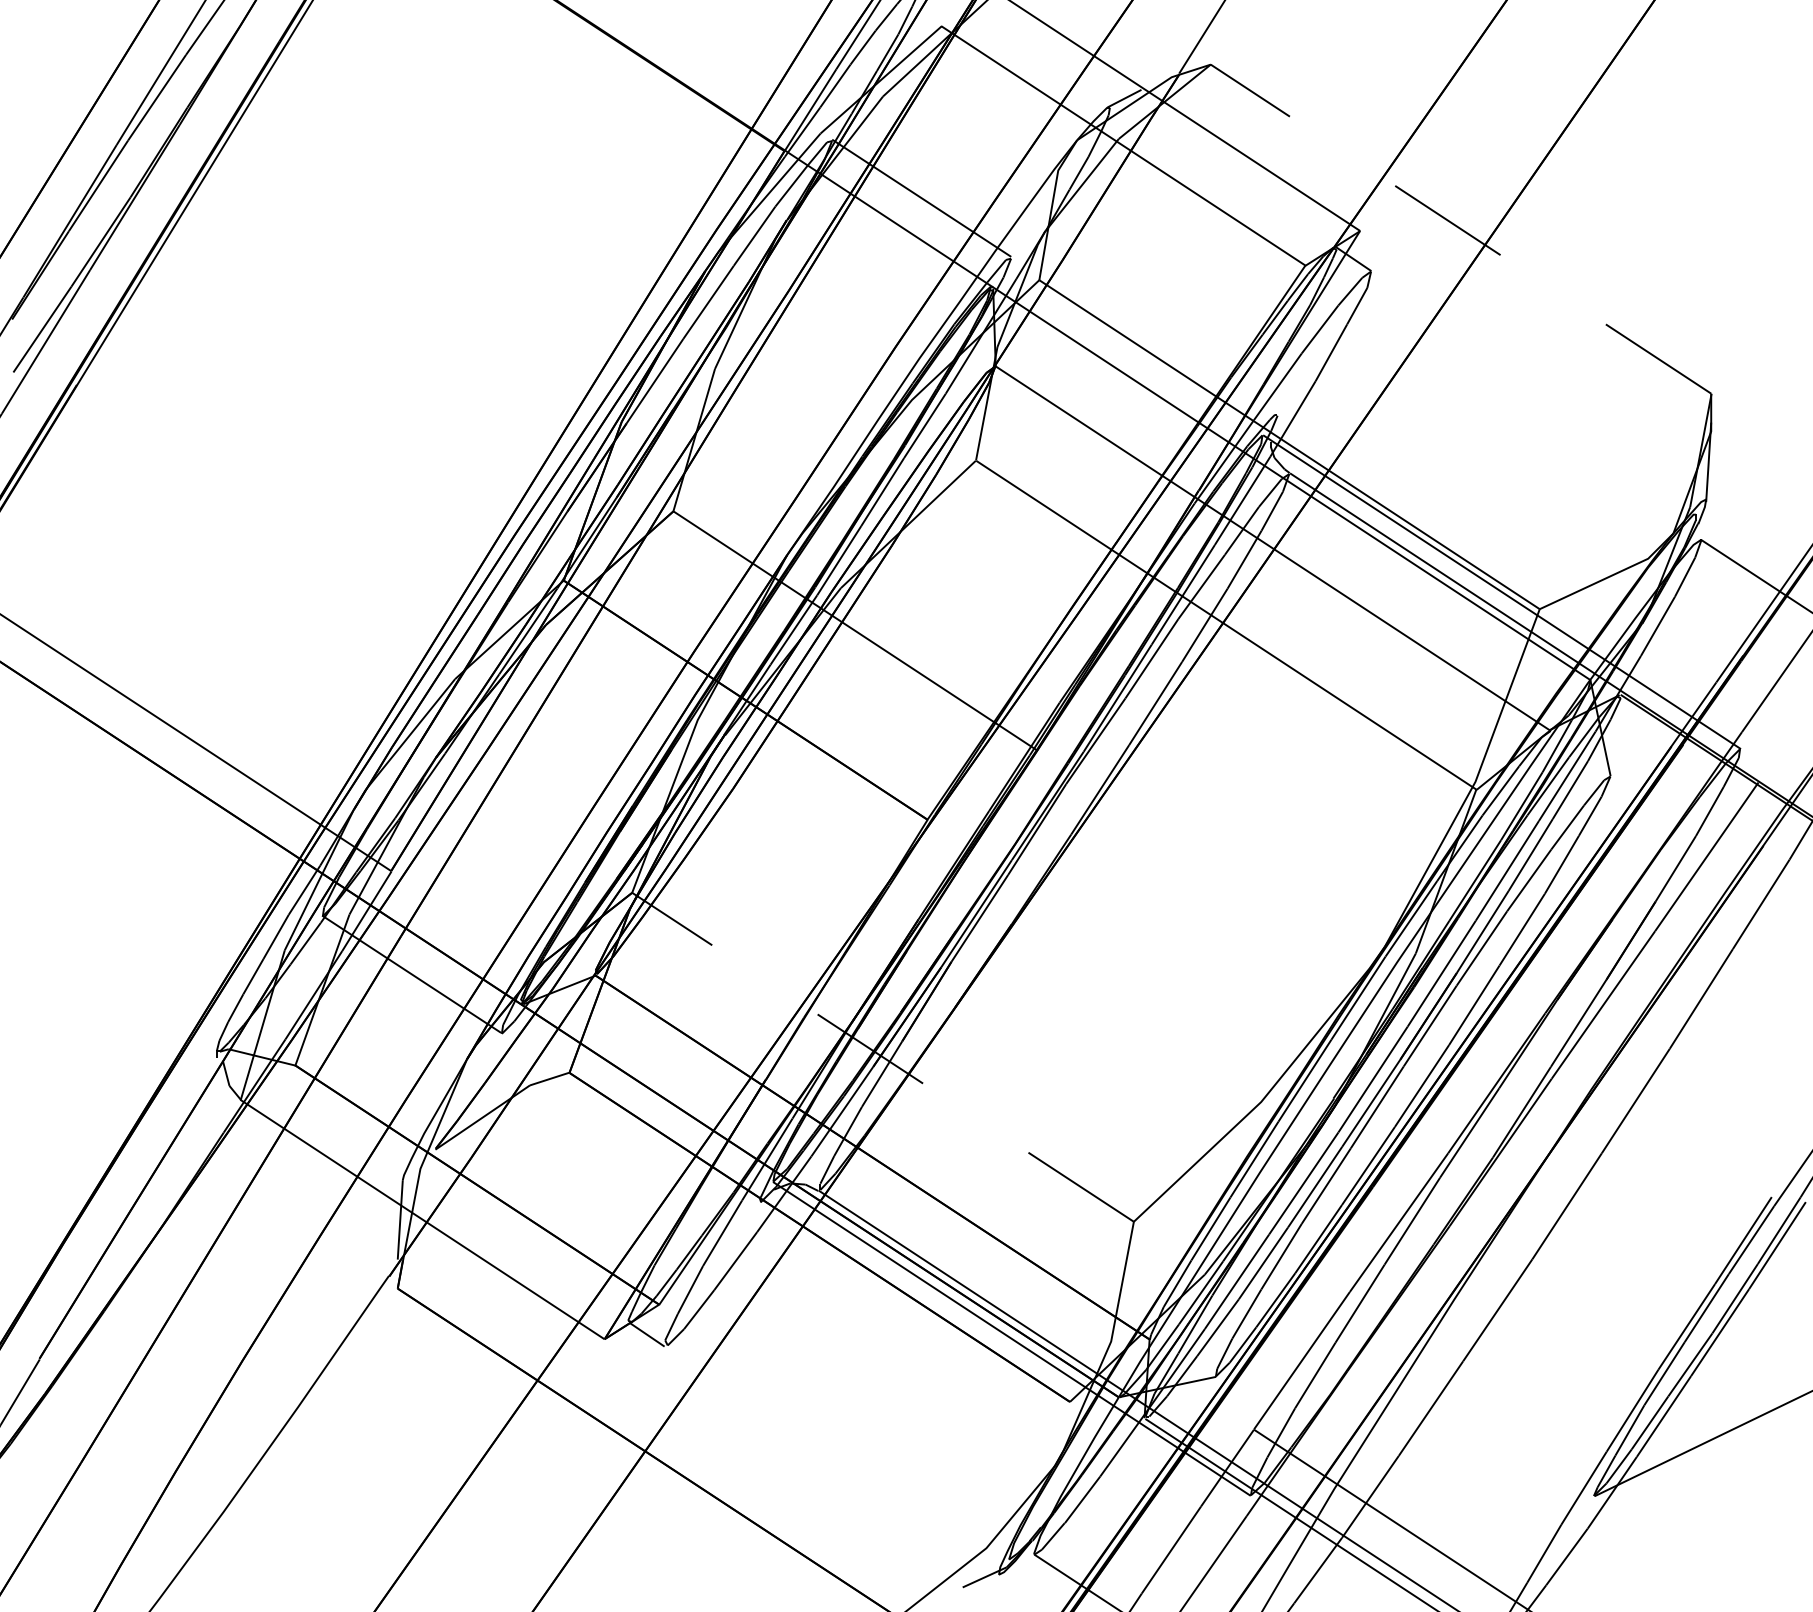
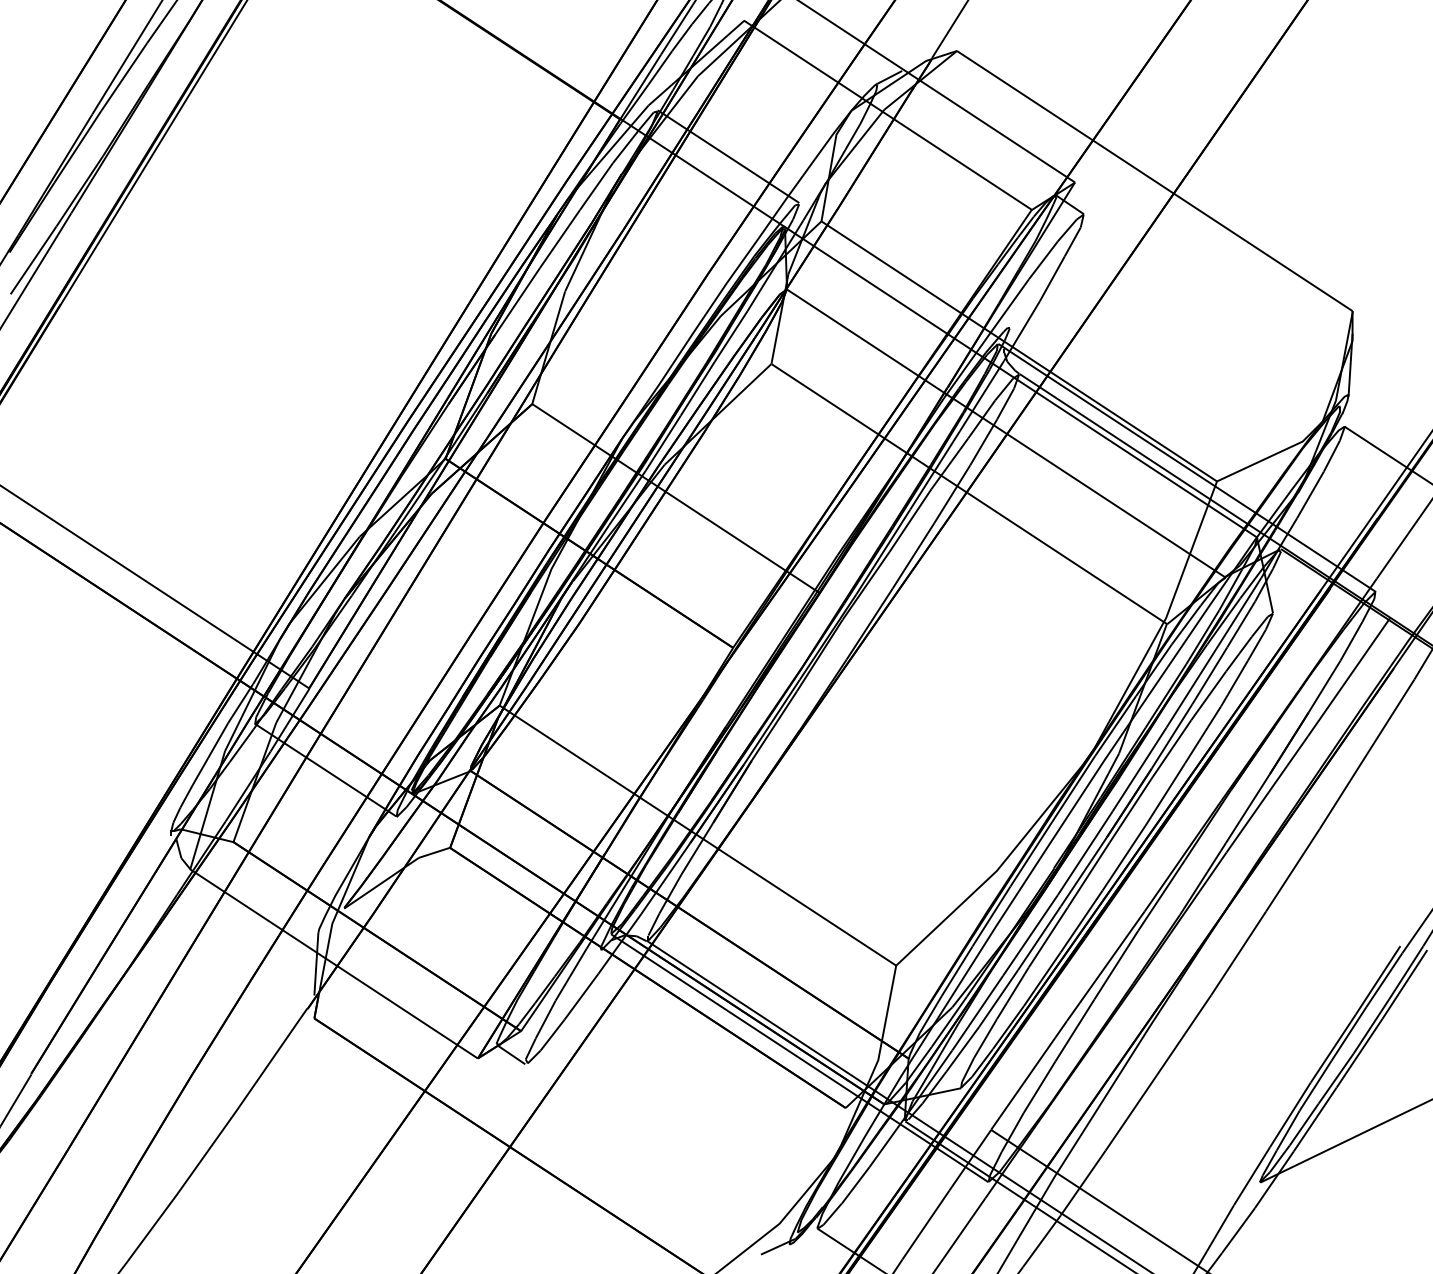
line: (1460, 228) -> (1154, 180), dashed -> solid
line: (883, 1057) -> (698, 835), dashed -> solid

